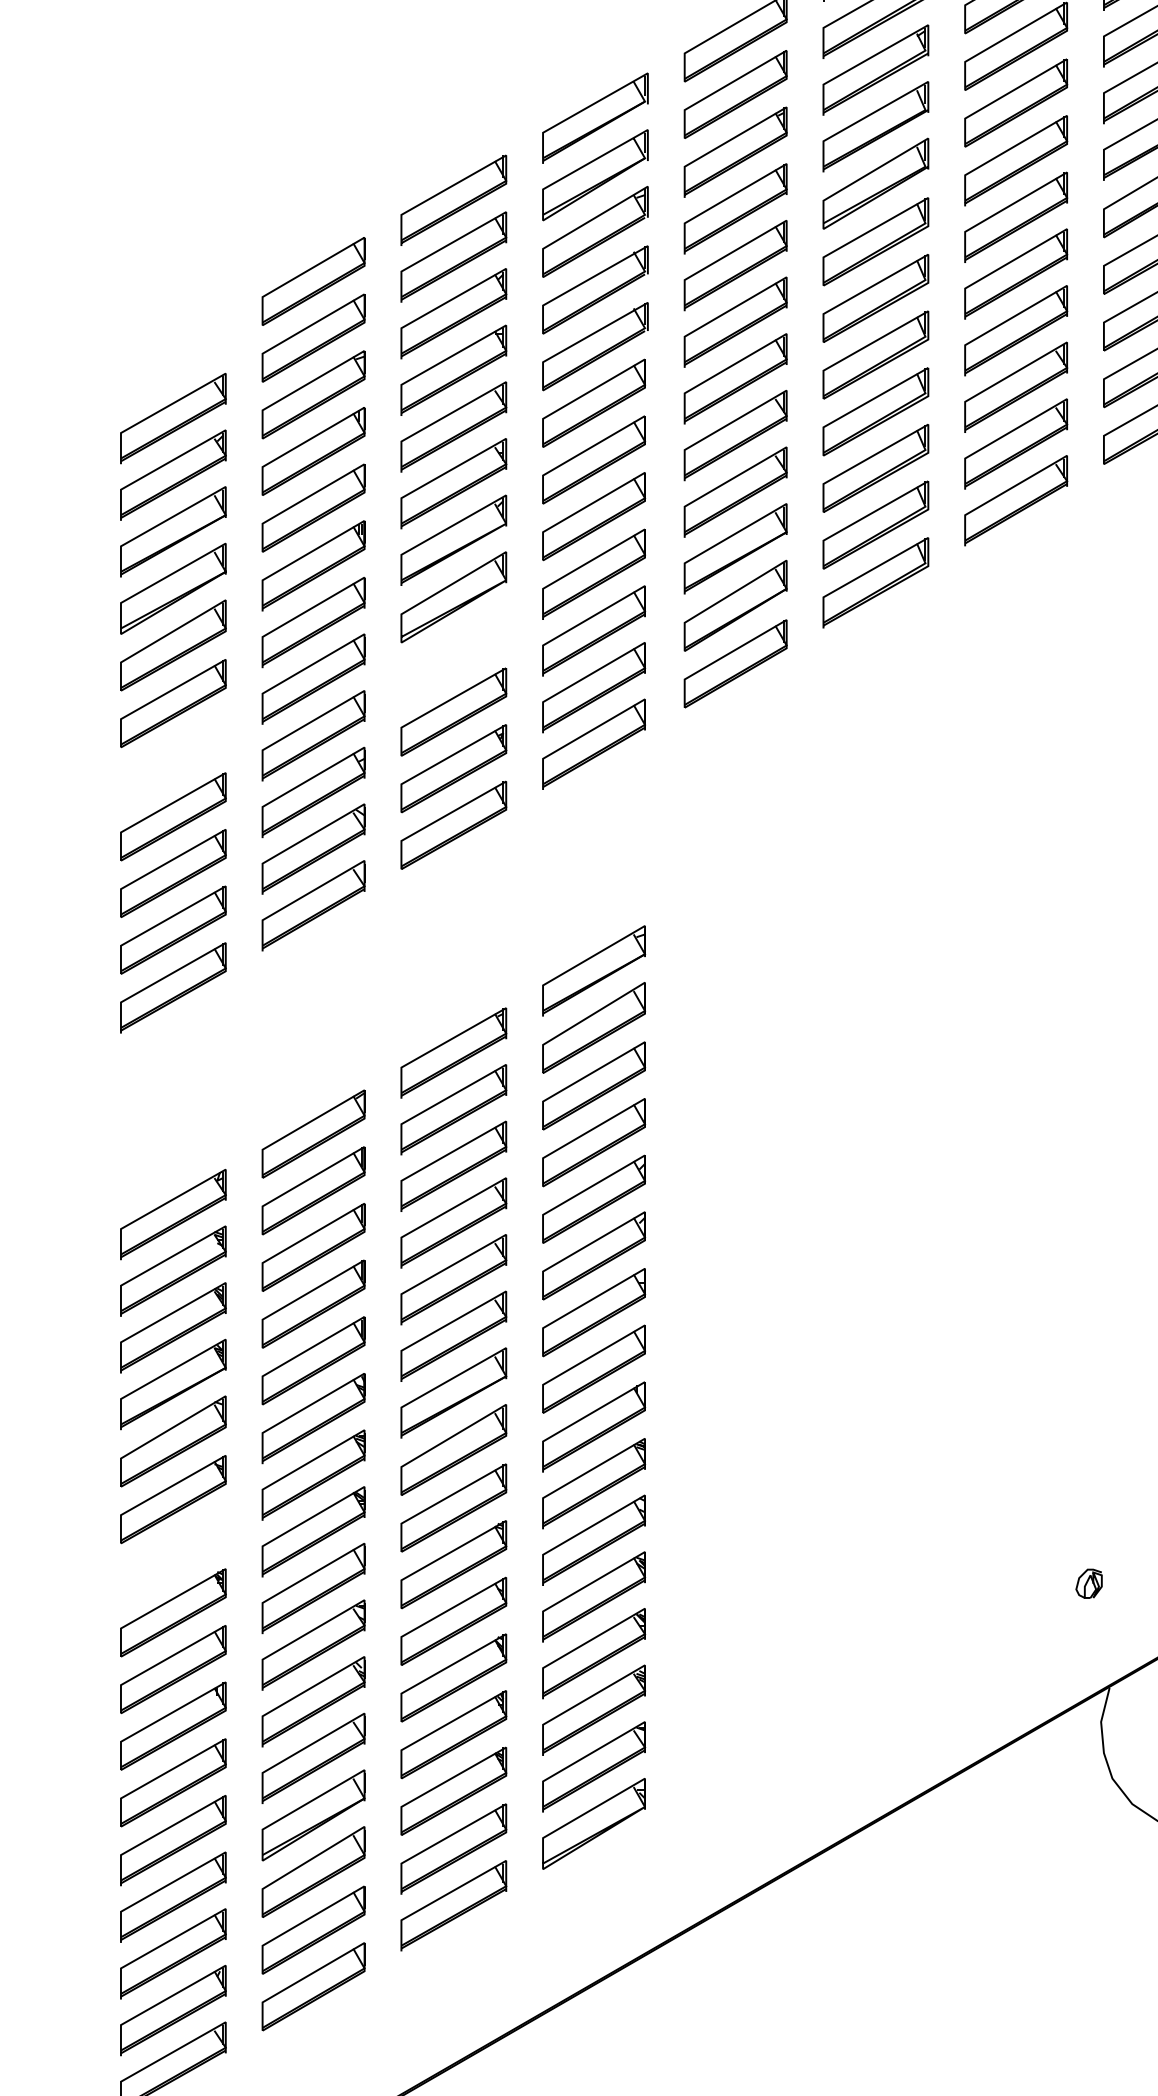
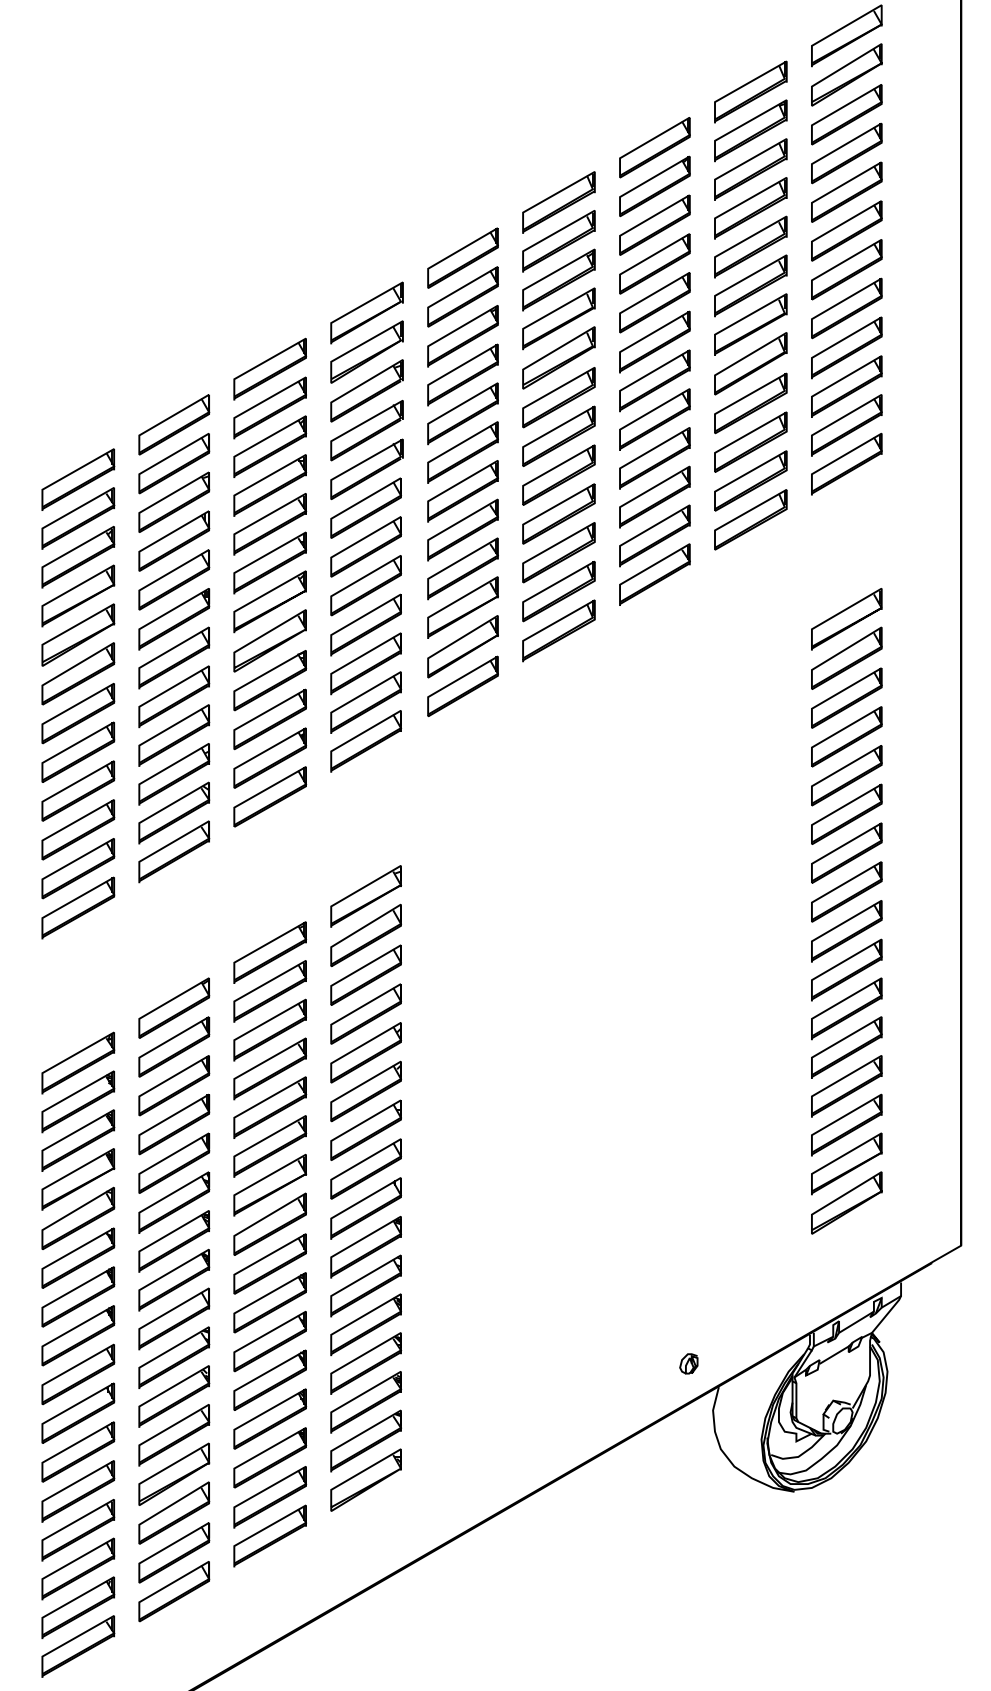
part: (173, 361) -> (78, 479), added
part: (454, 655) -> (270, 680), added
part: (173, 758) -> (78, 751), added
part: (173, 1555) -> (78, 1296), added
part: (1088, 1583) -> (688, 1363), moved

